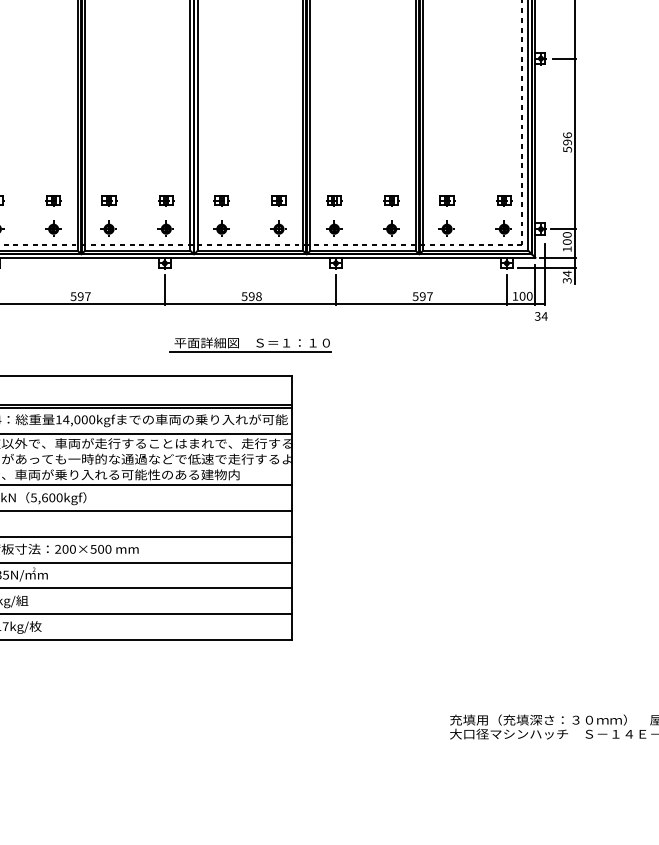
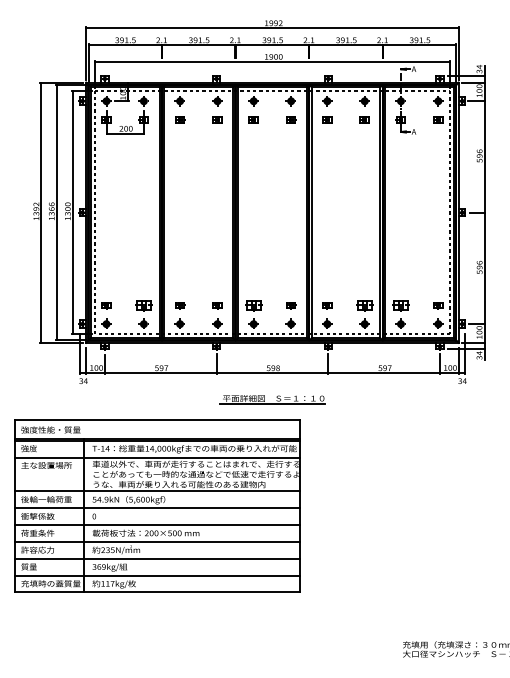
part: (53, 200) -> (143, 305), size x1.6
part: (221, 200) -> (253, 305), size x1.6
part: (391, 200) -> (364, 305), size x1.6
part: (446, 200) -> (400, 305), size x1.6

